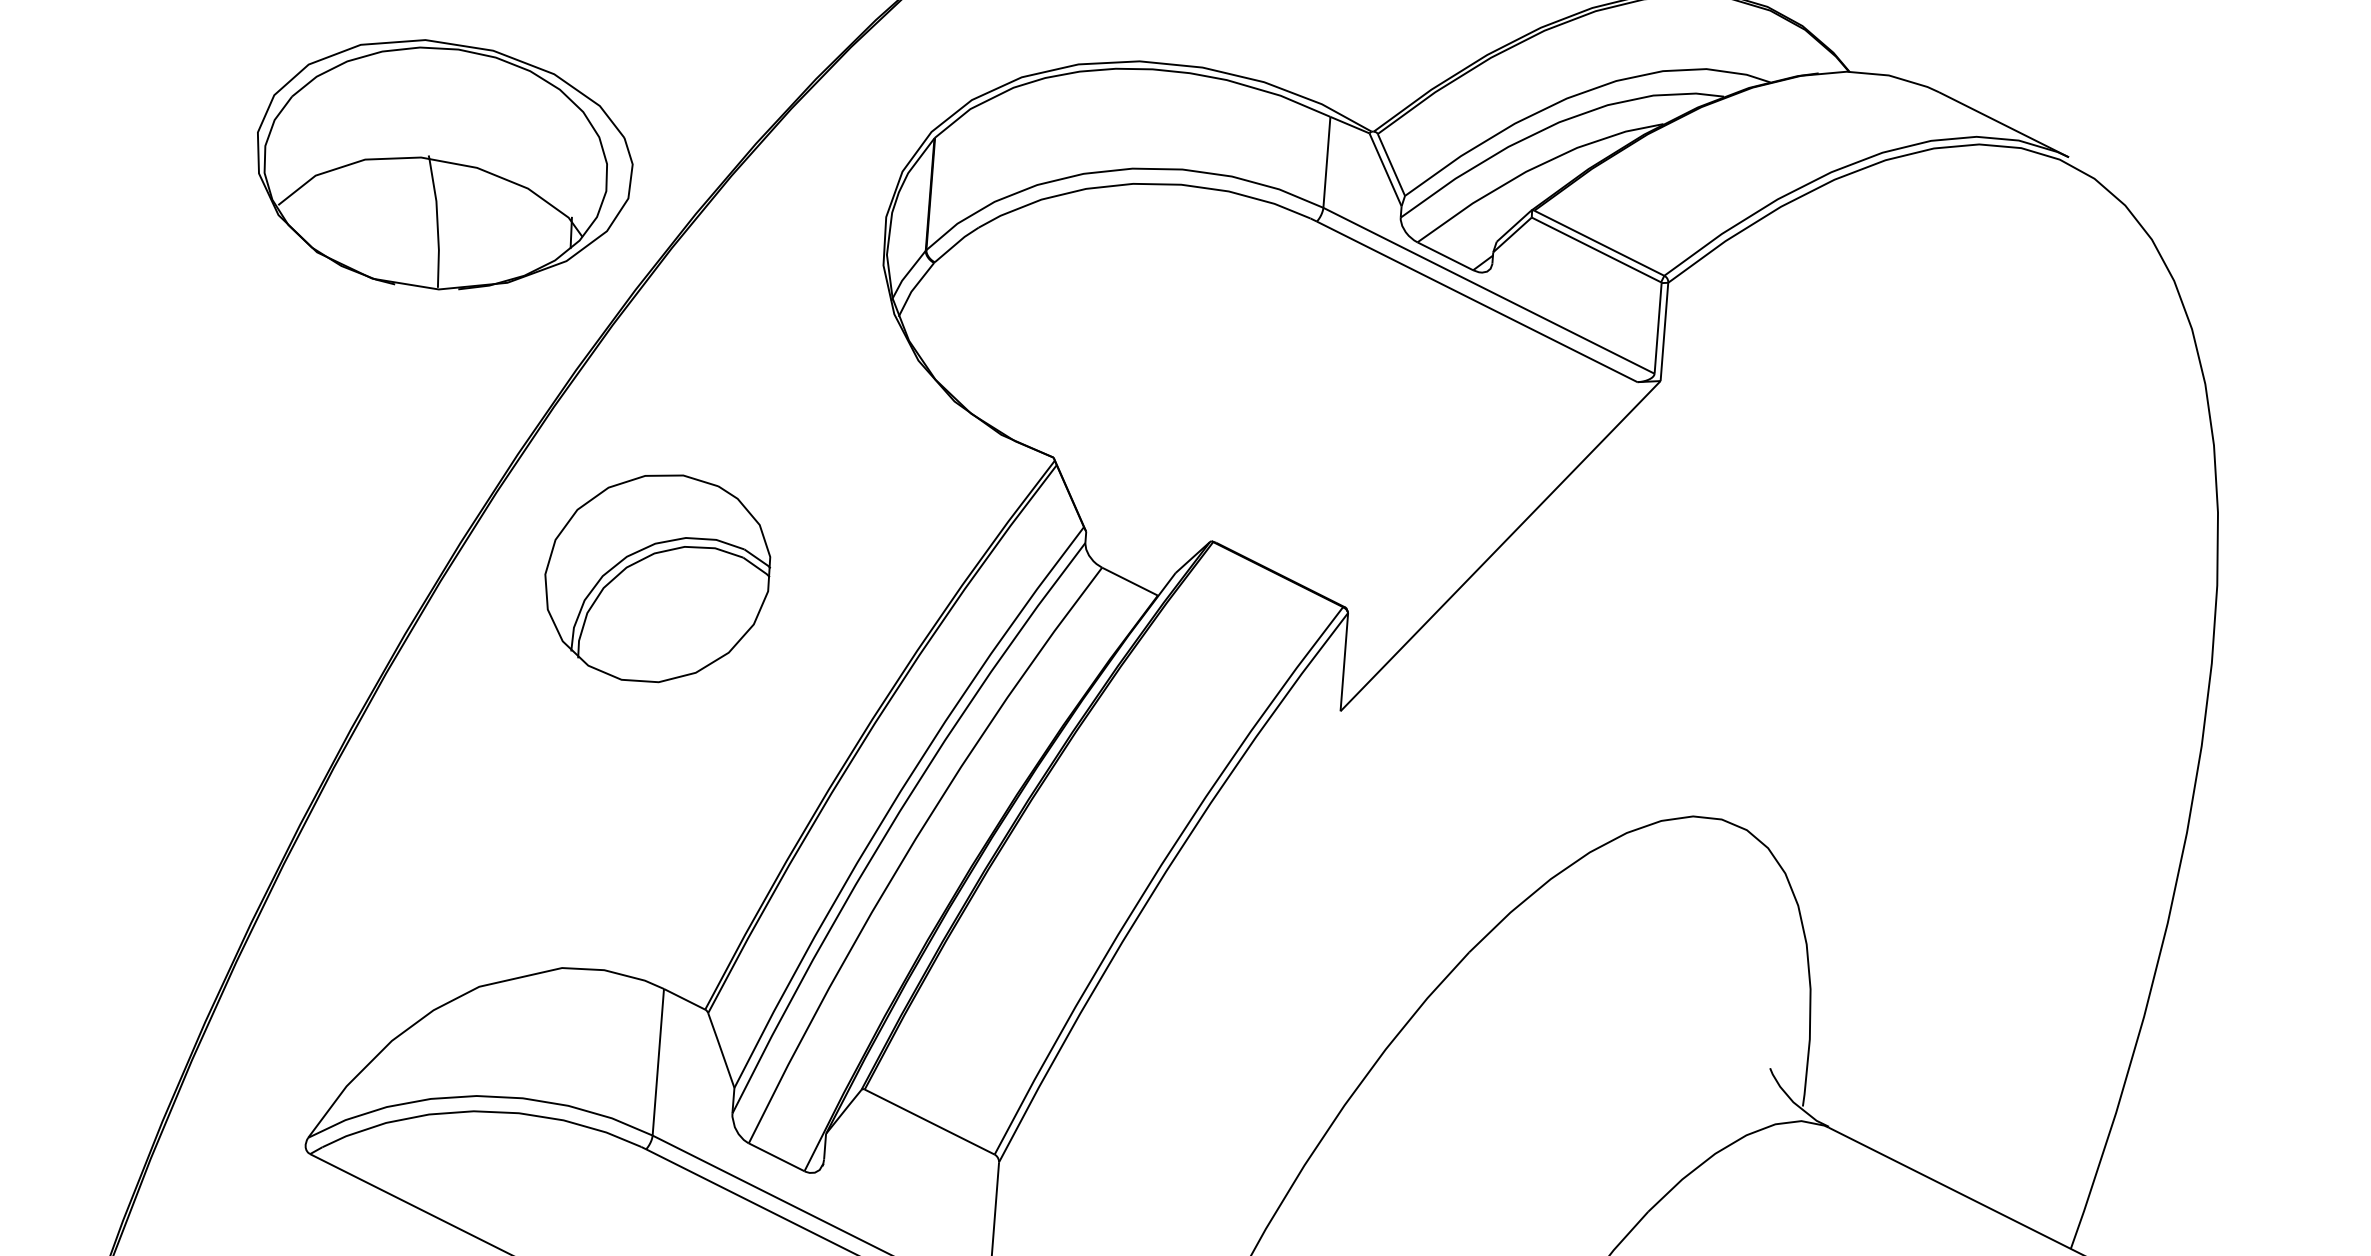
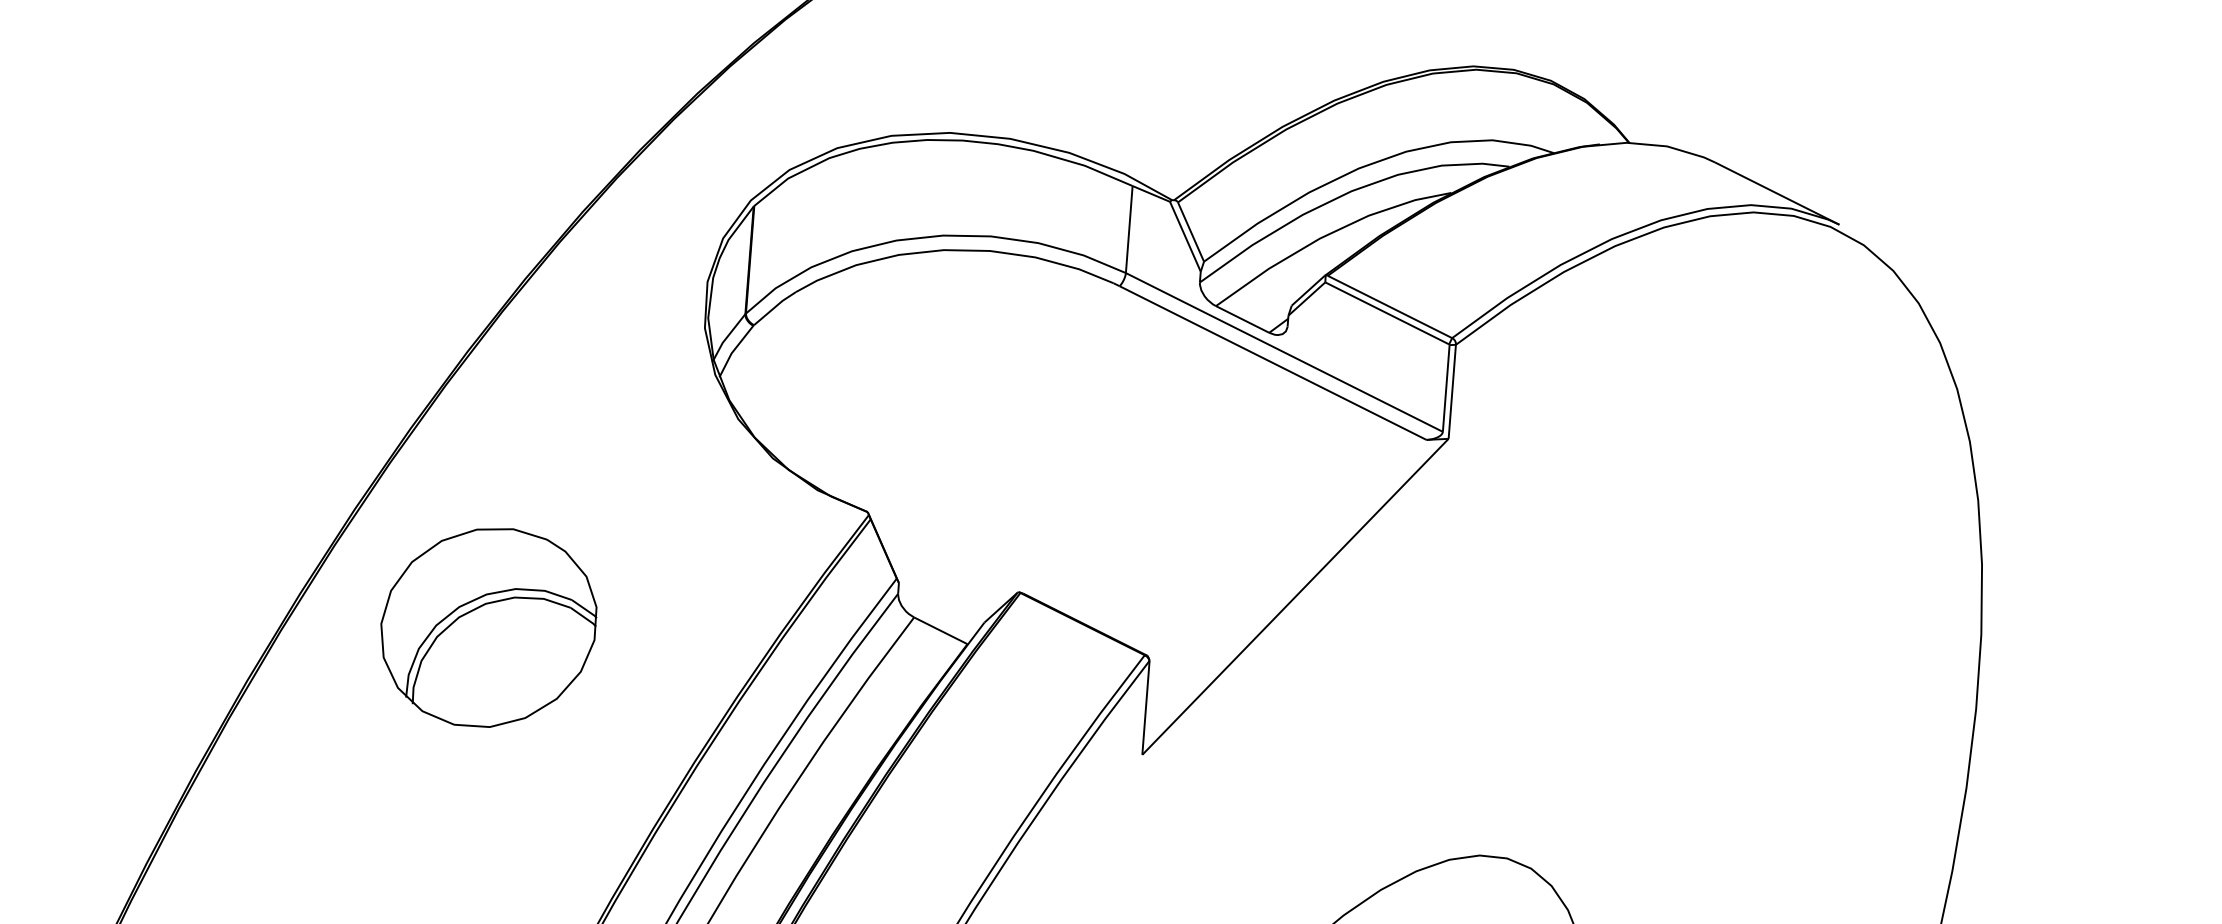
part: (445, 164) -> (285, 231), removed

